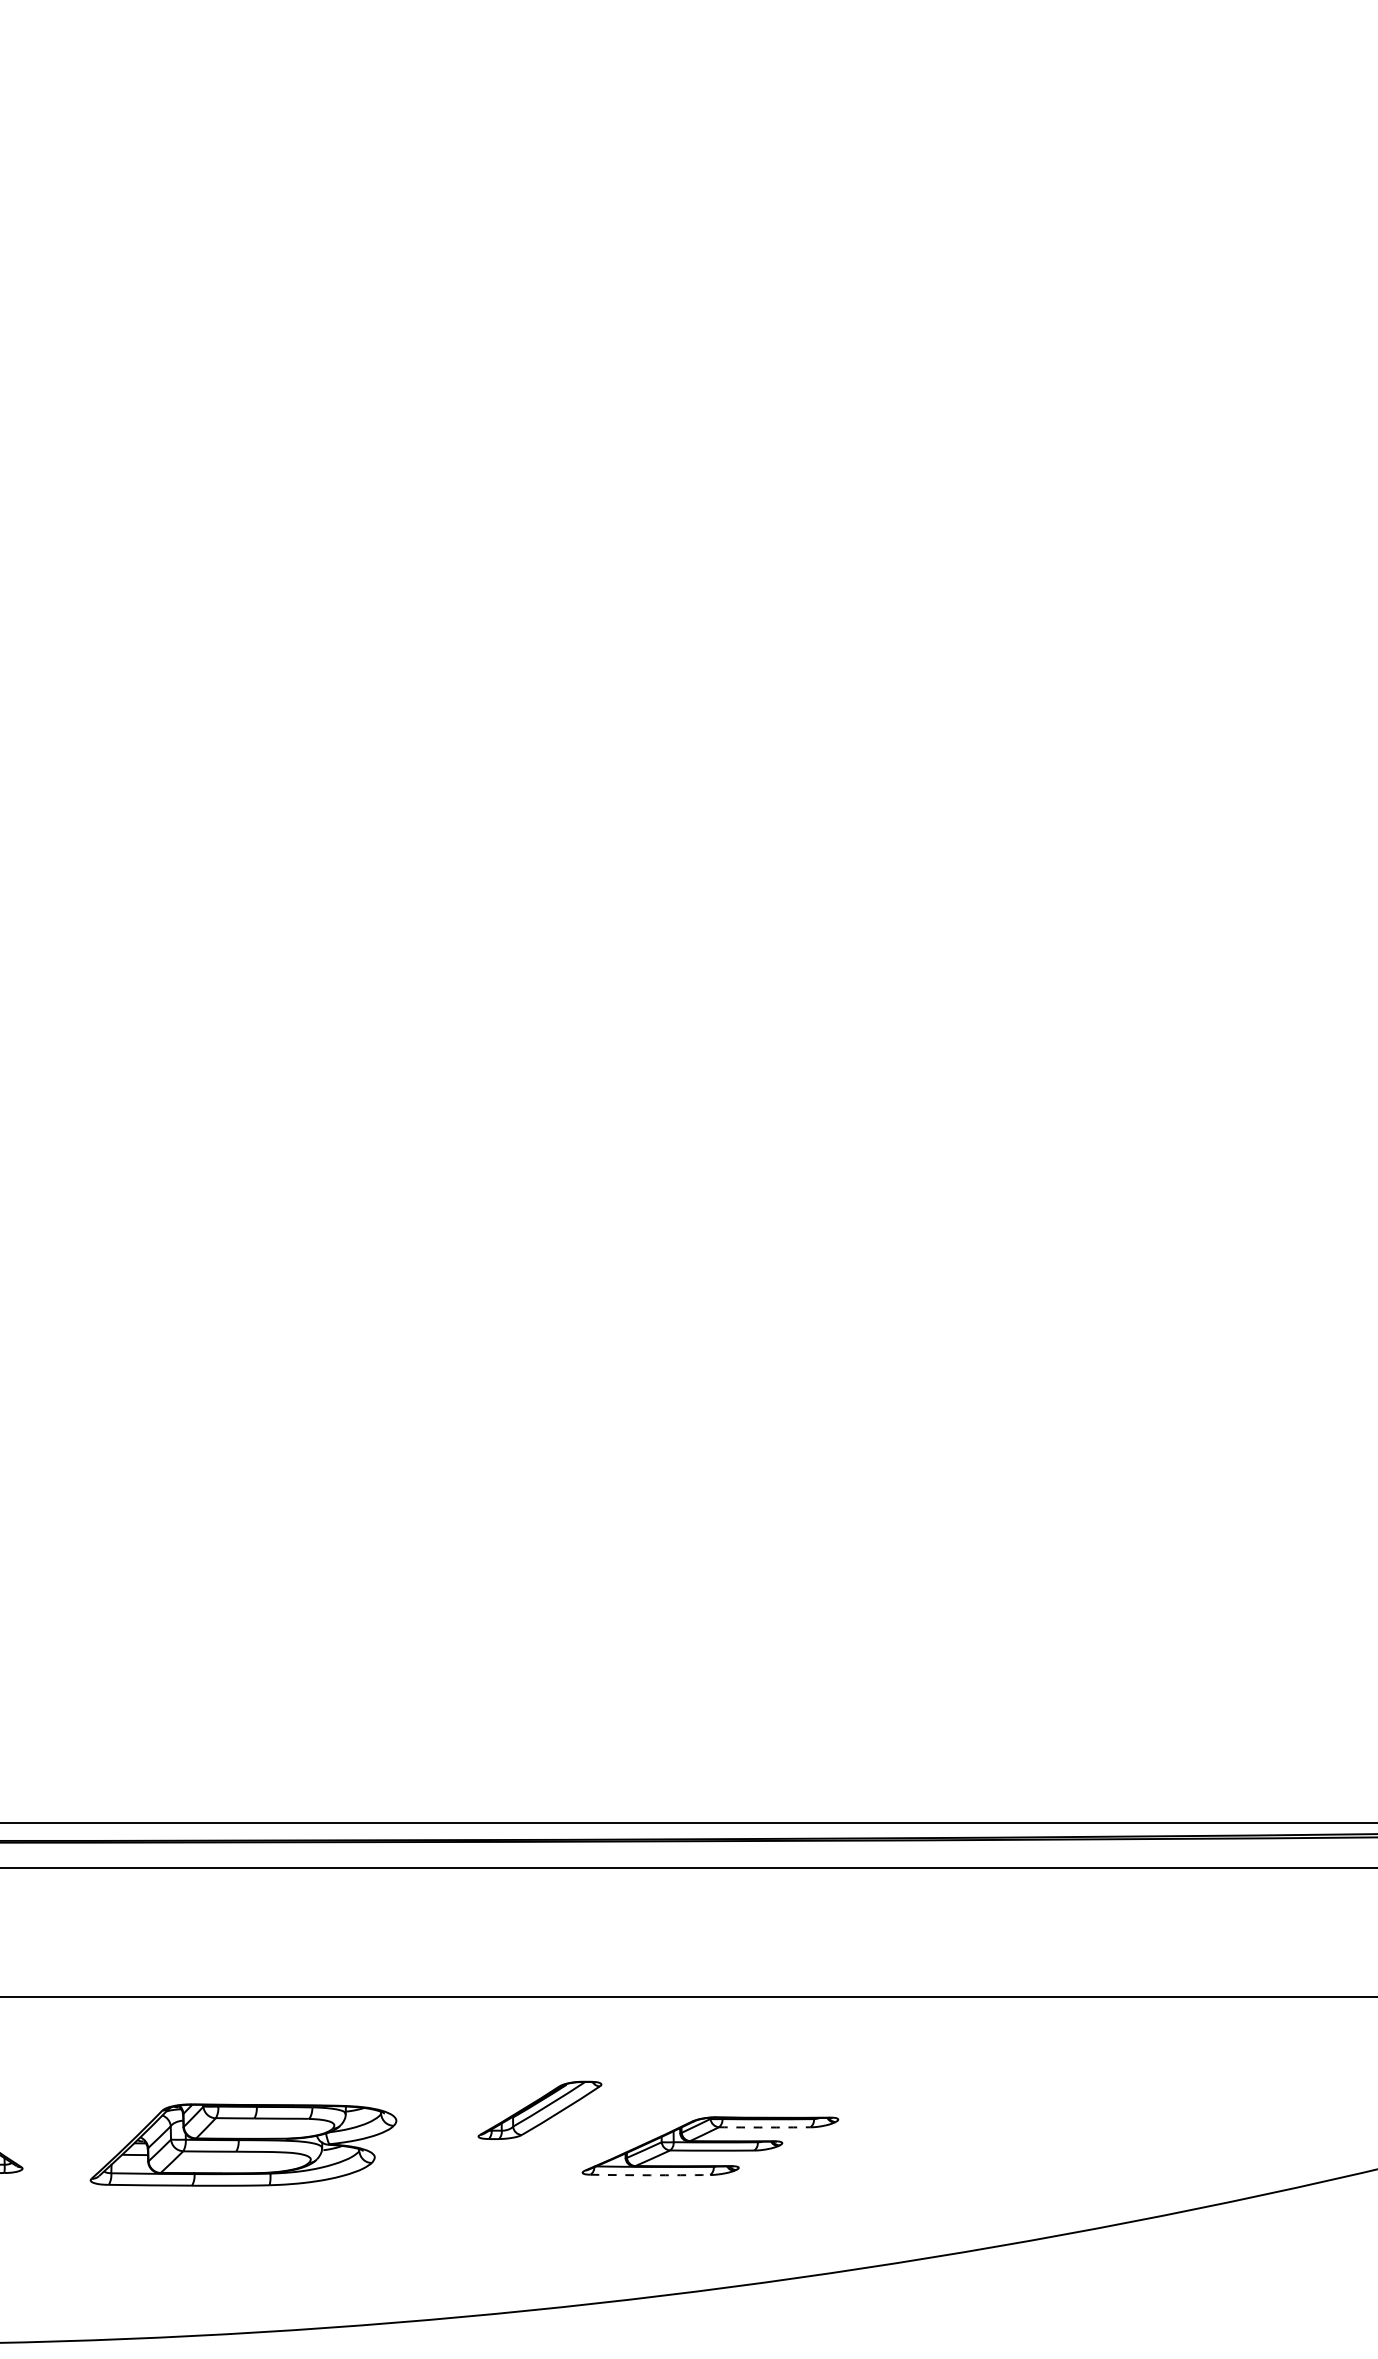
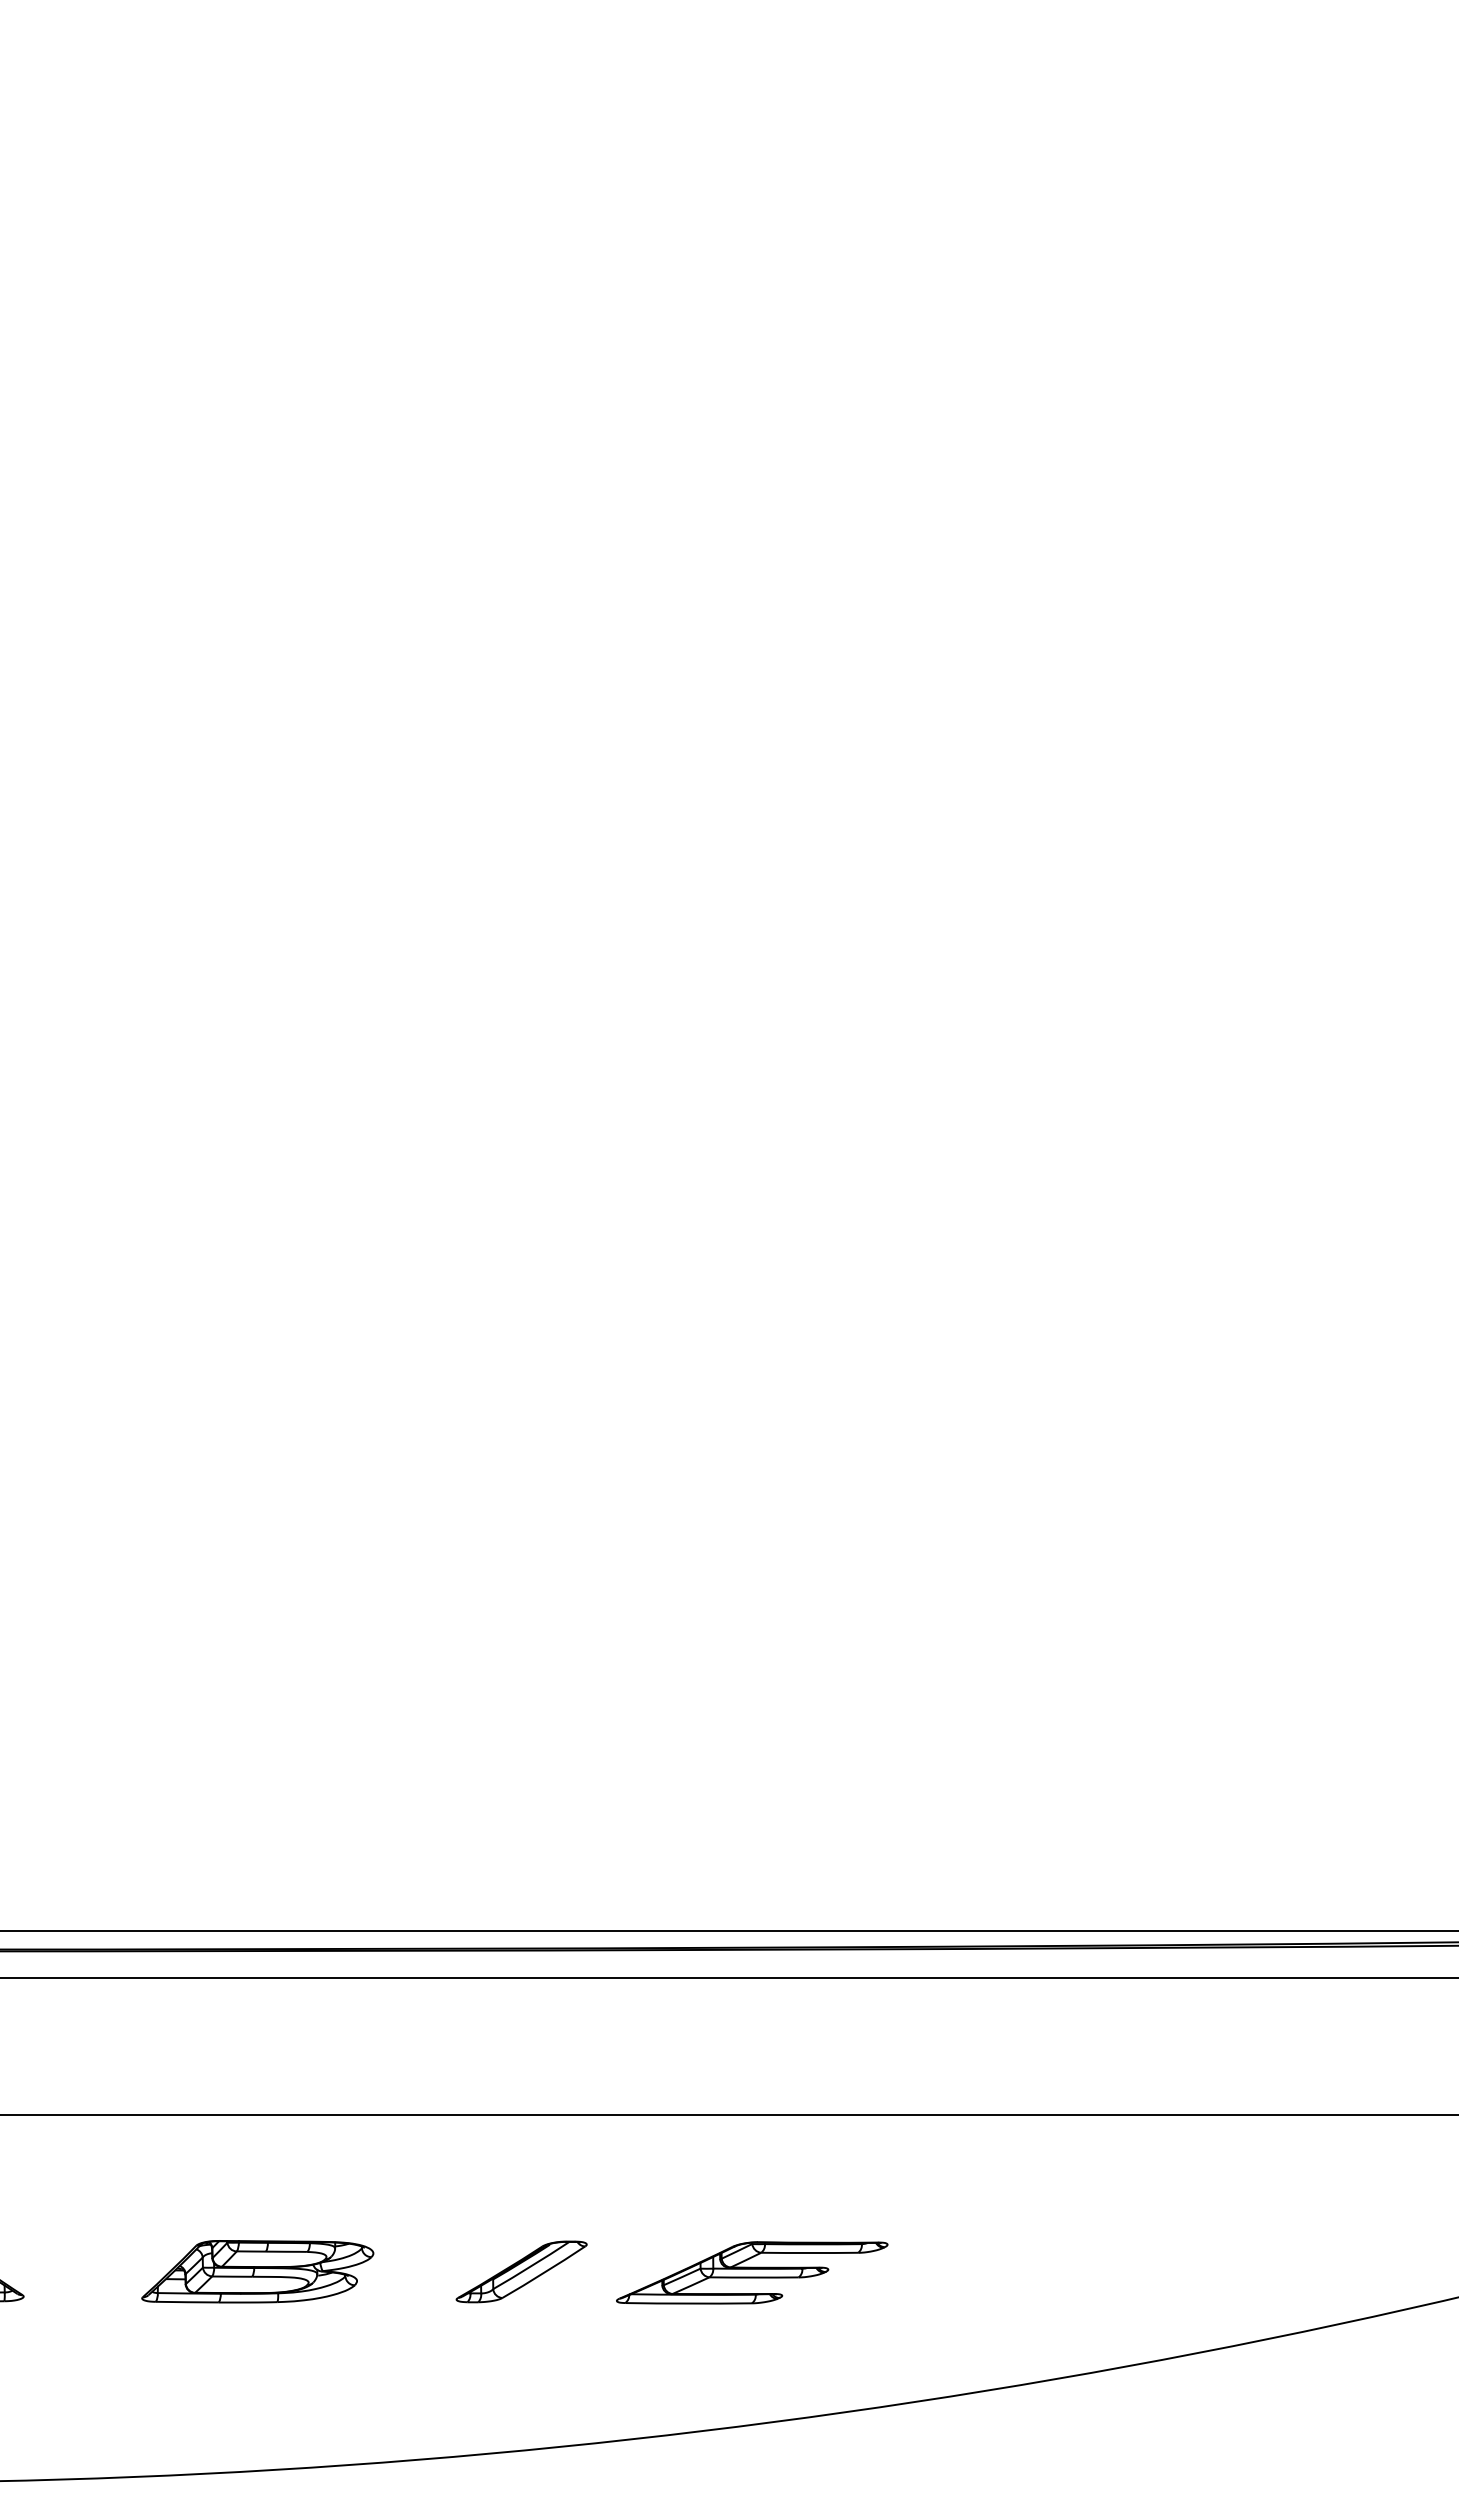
part: (539, 2110) -> (521, 2271), moved
arc: (764, 2127) -> (809, 2253), dashed -> solid
part: (243, 2144) -> (257, 2271), size x0.71
arc: (650, 2175) -> (688, 2303), dashed -> solid

